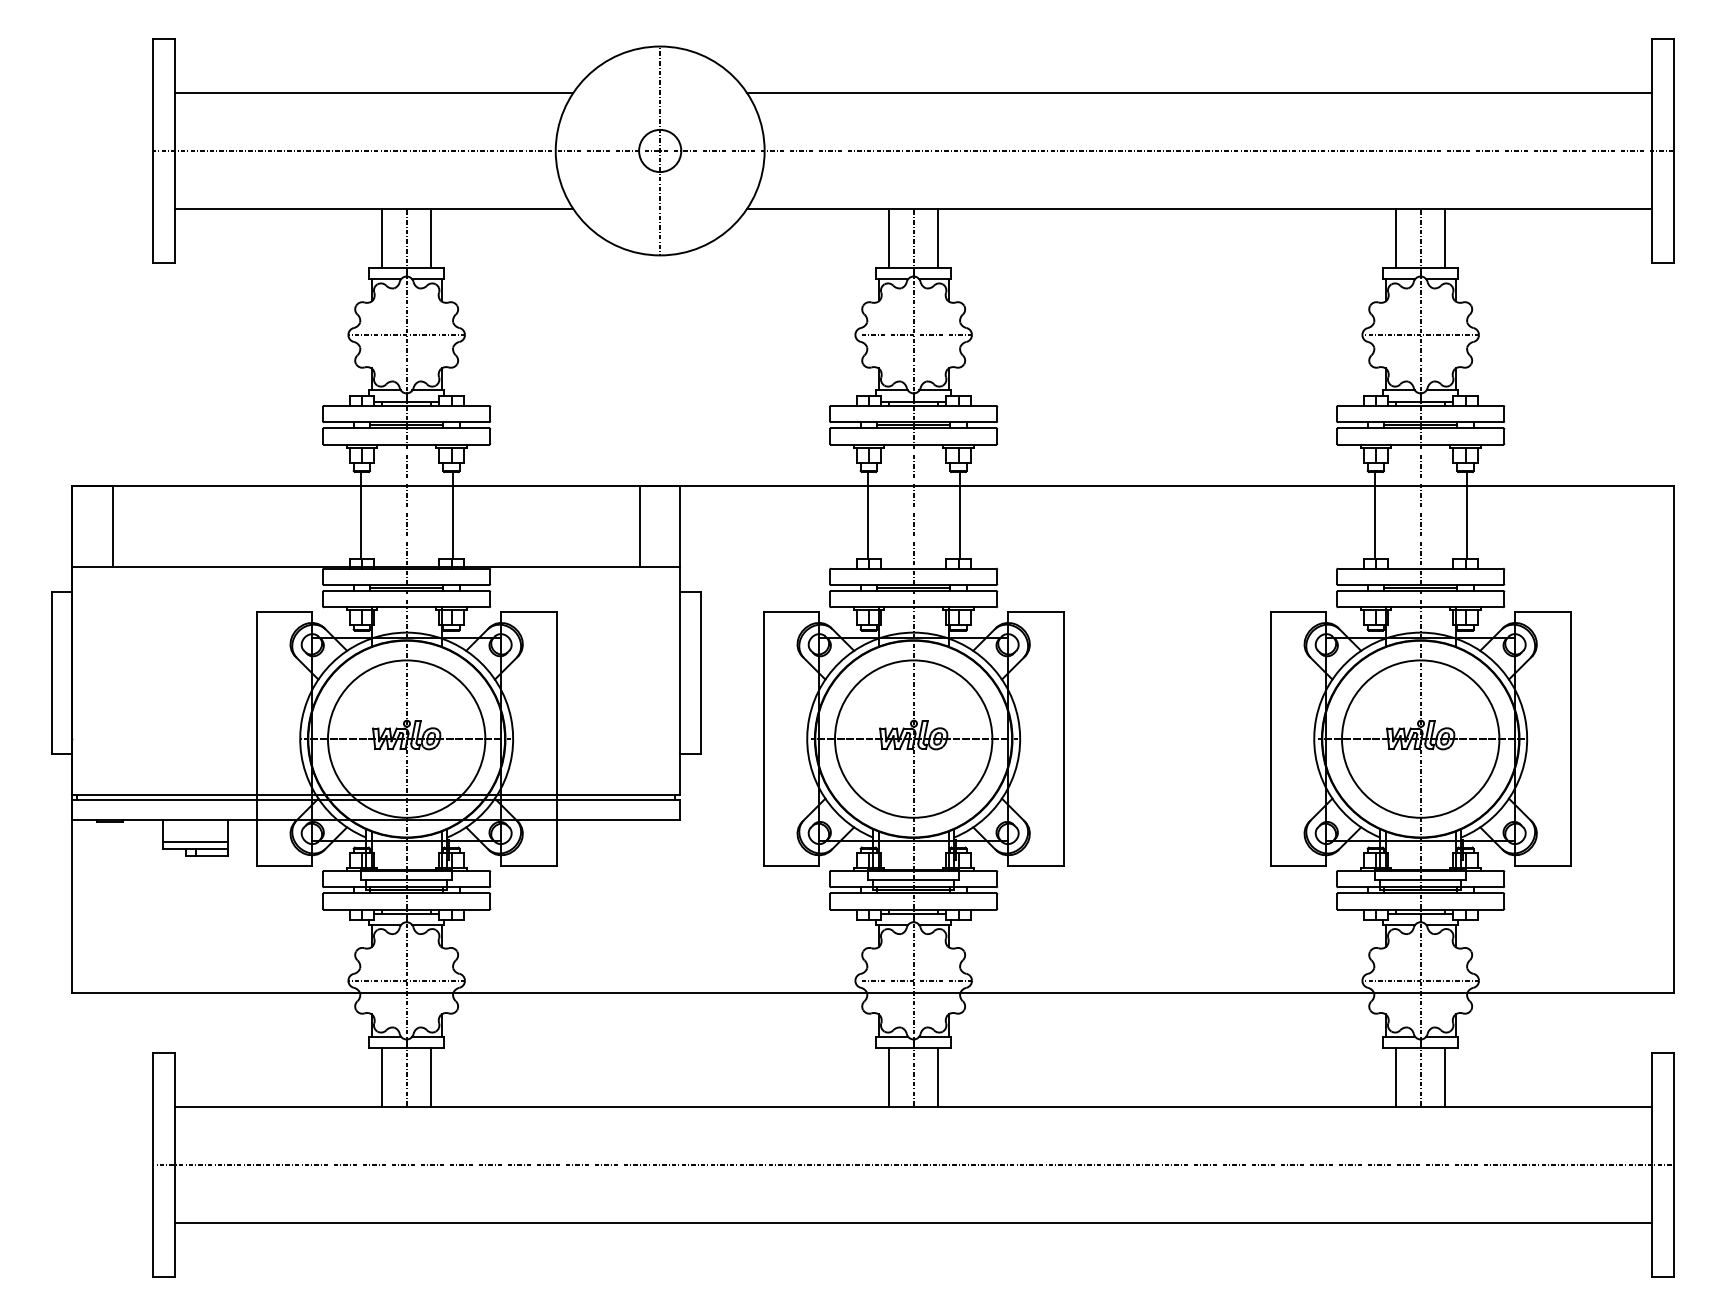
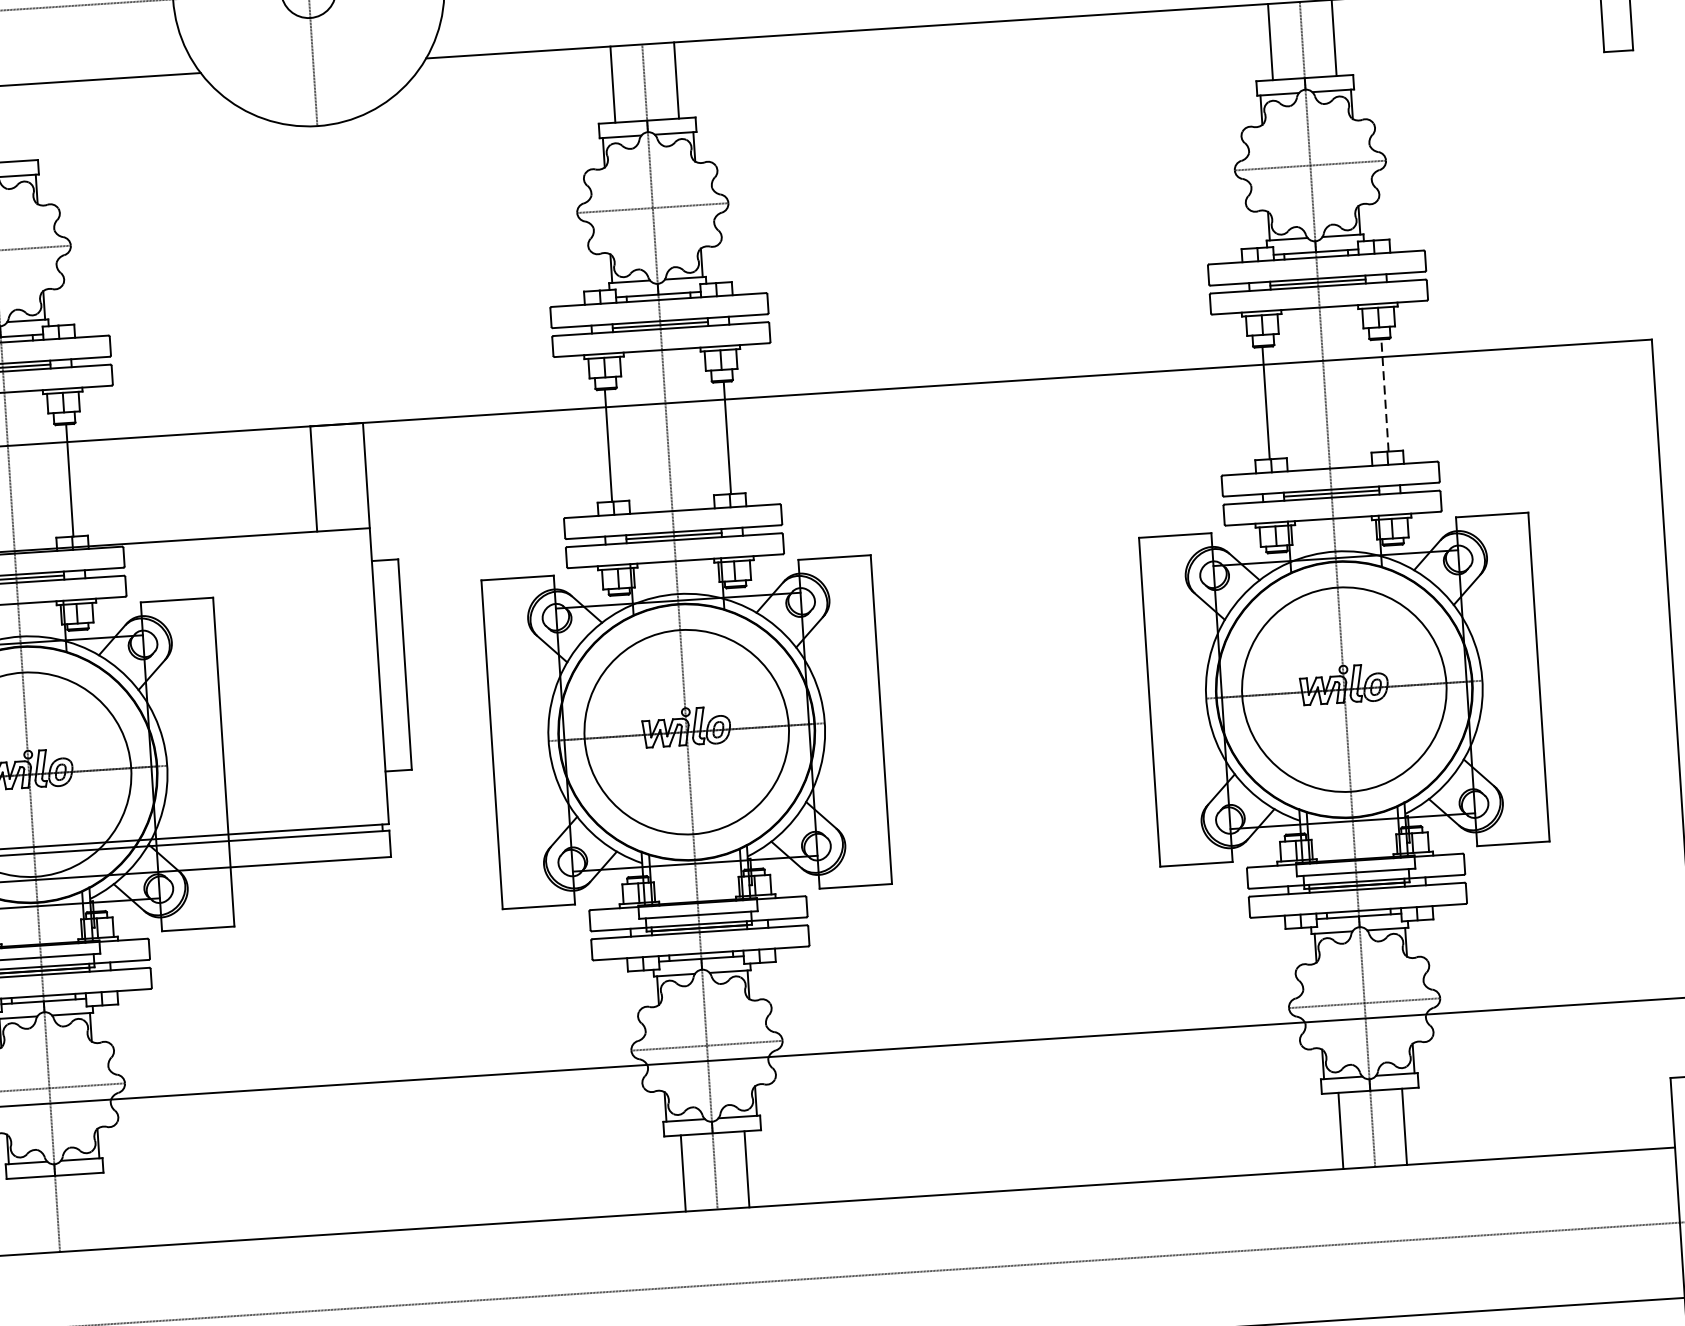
line: (431, 237) -> (19, 122), removed
line: (1466, 514) -> (1384, 394), solid -> dashed
line: (382, 1077) -> (26, 1215), removed
line: (431, 1077) -> (89, 1211), removed

